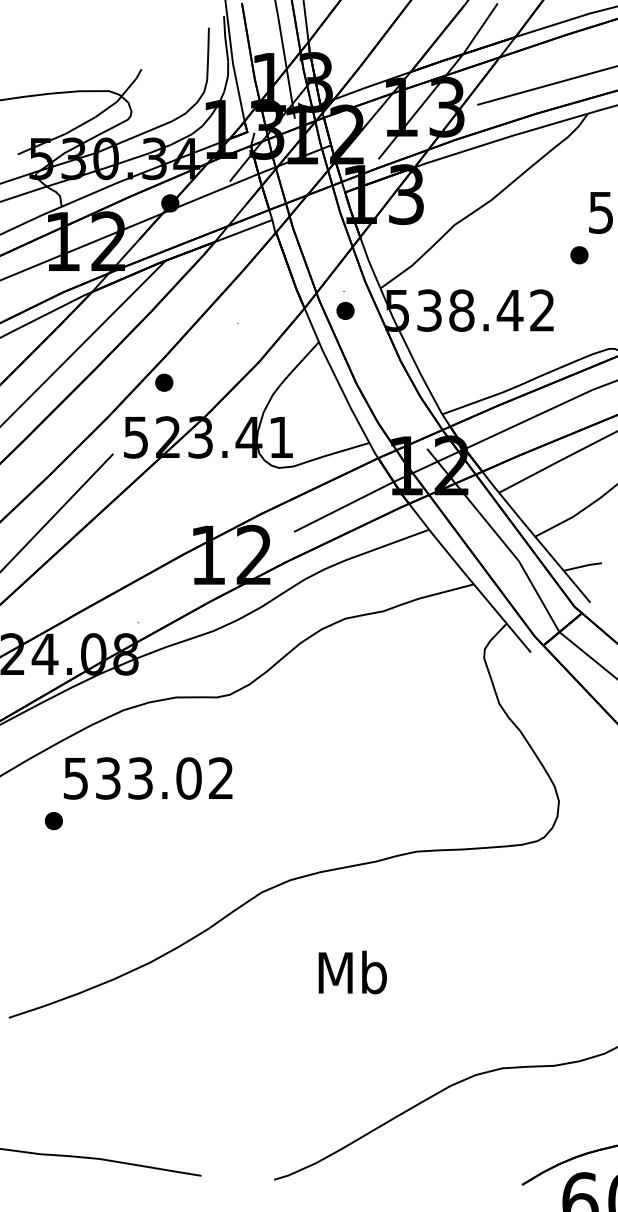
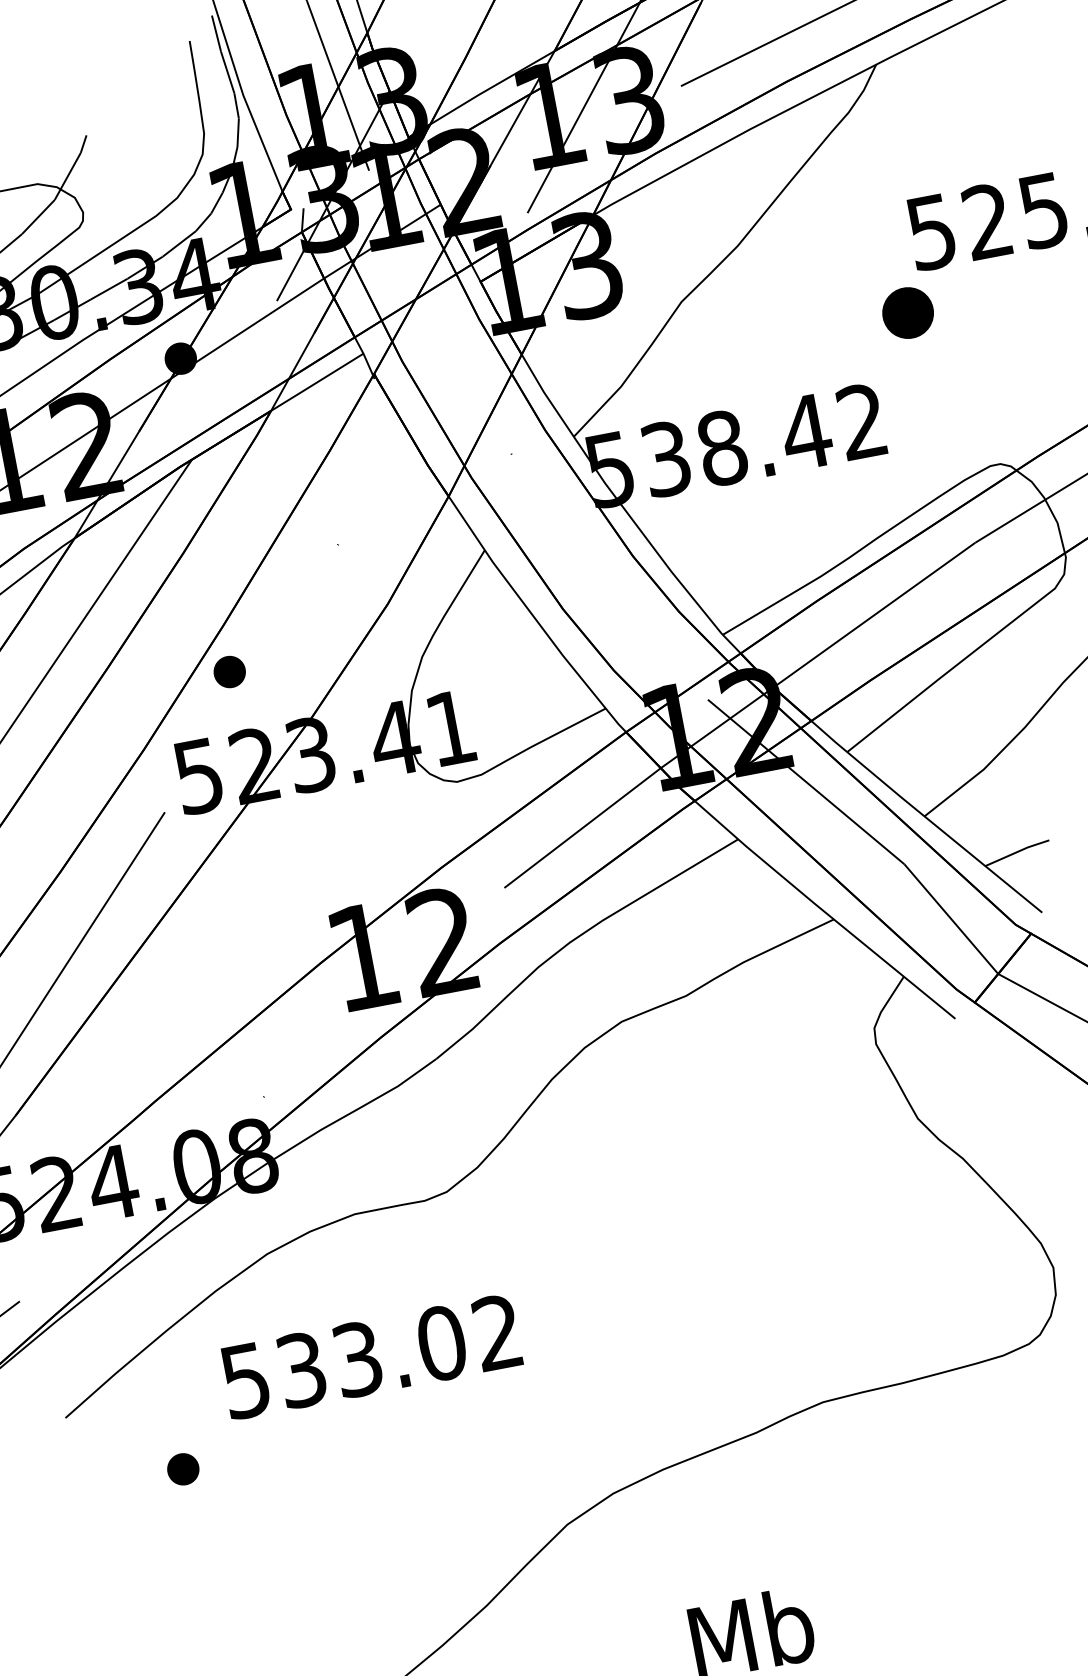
part: (579, 255) -> (908, 313), size x1.6
part: (345, 310) -> (520, 486), removed
text: (148, 778) -> (371, 1356), moved

